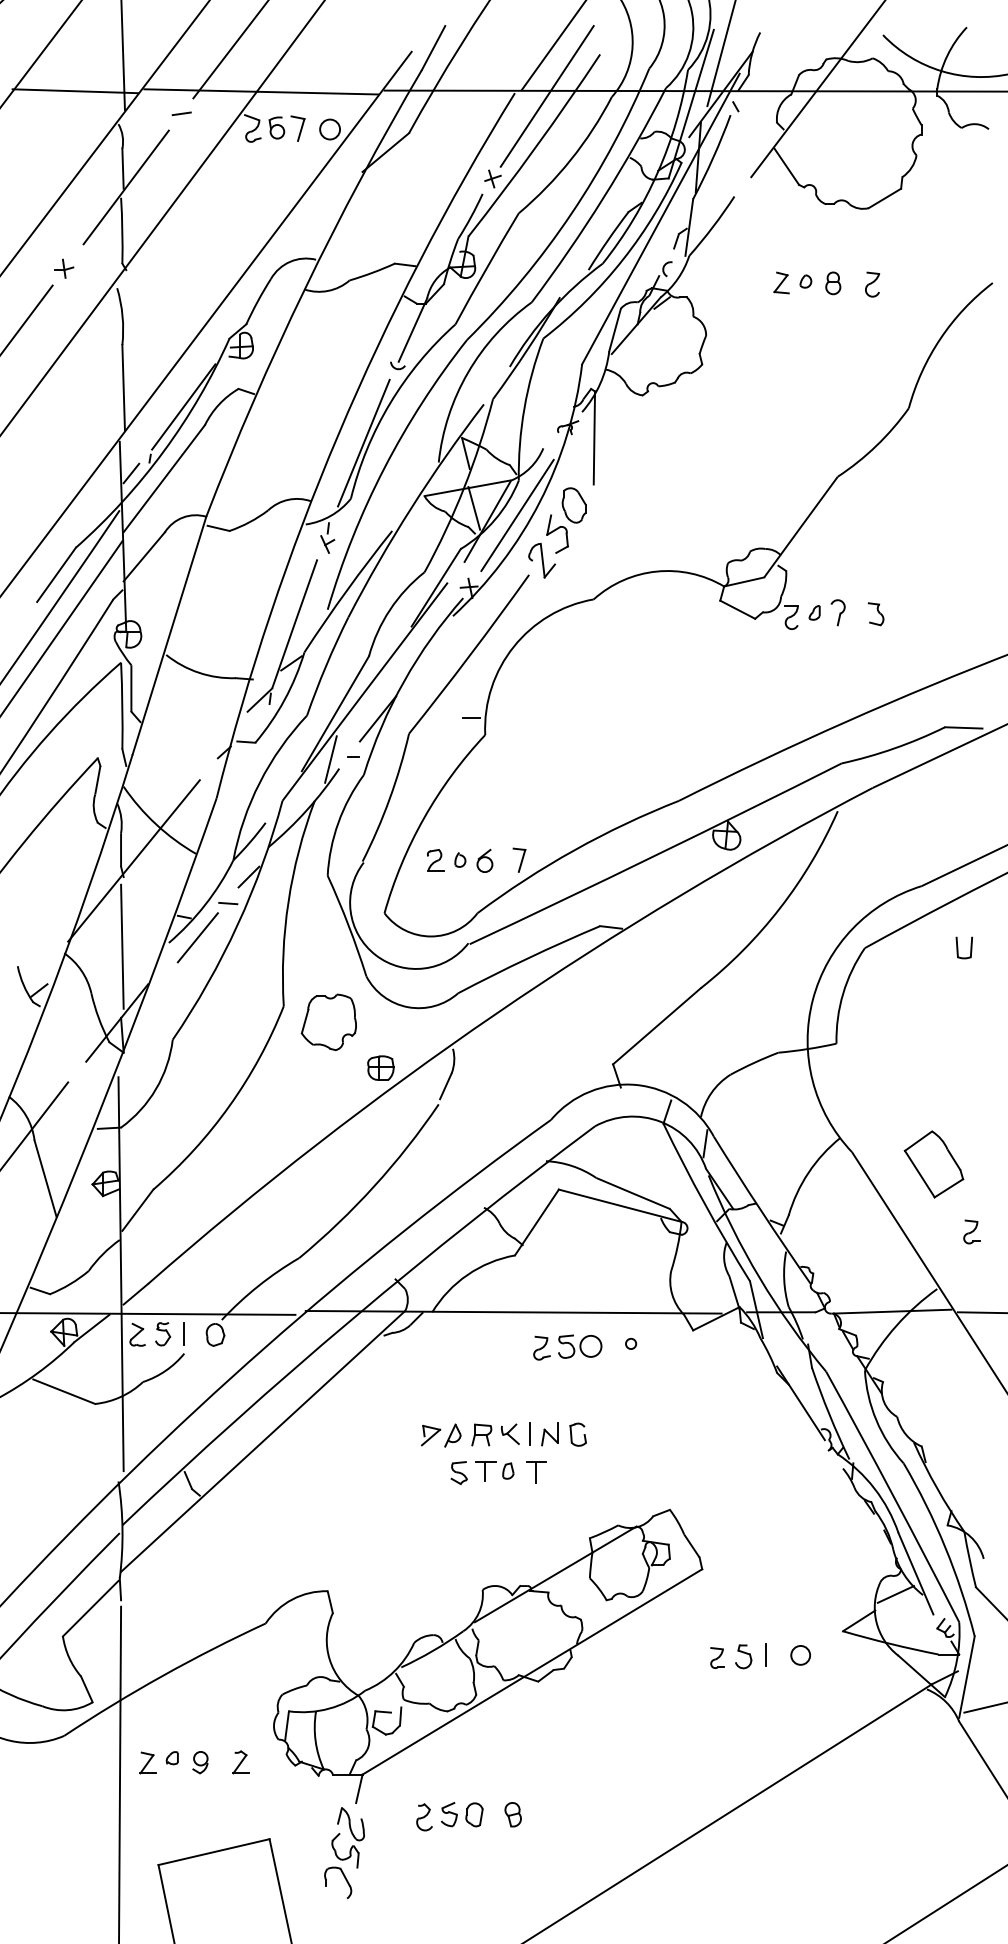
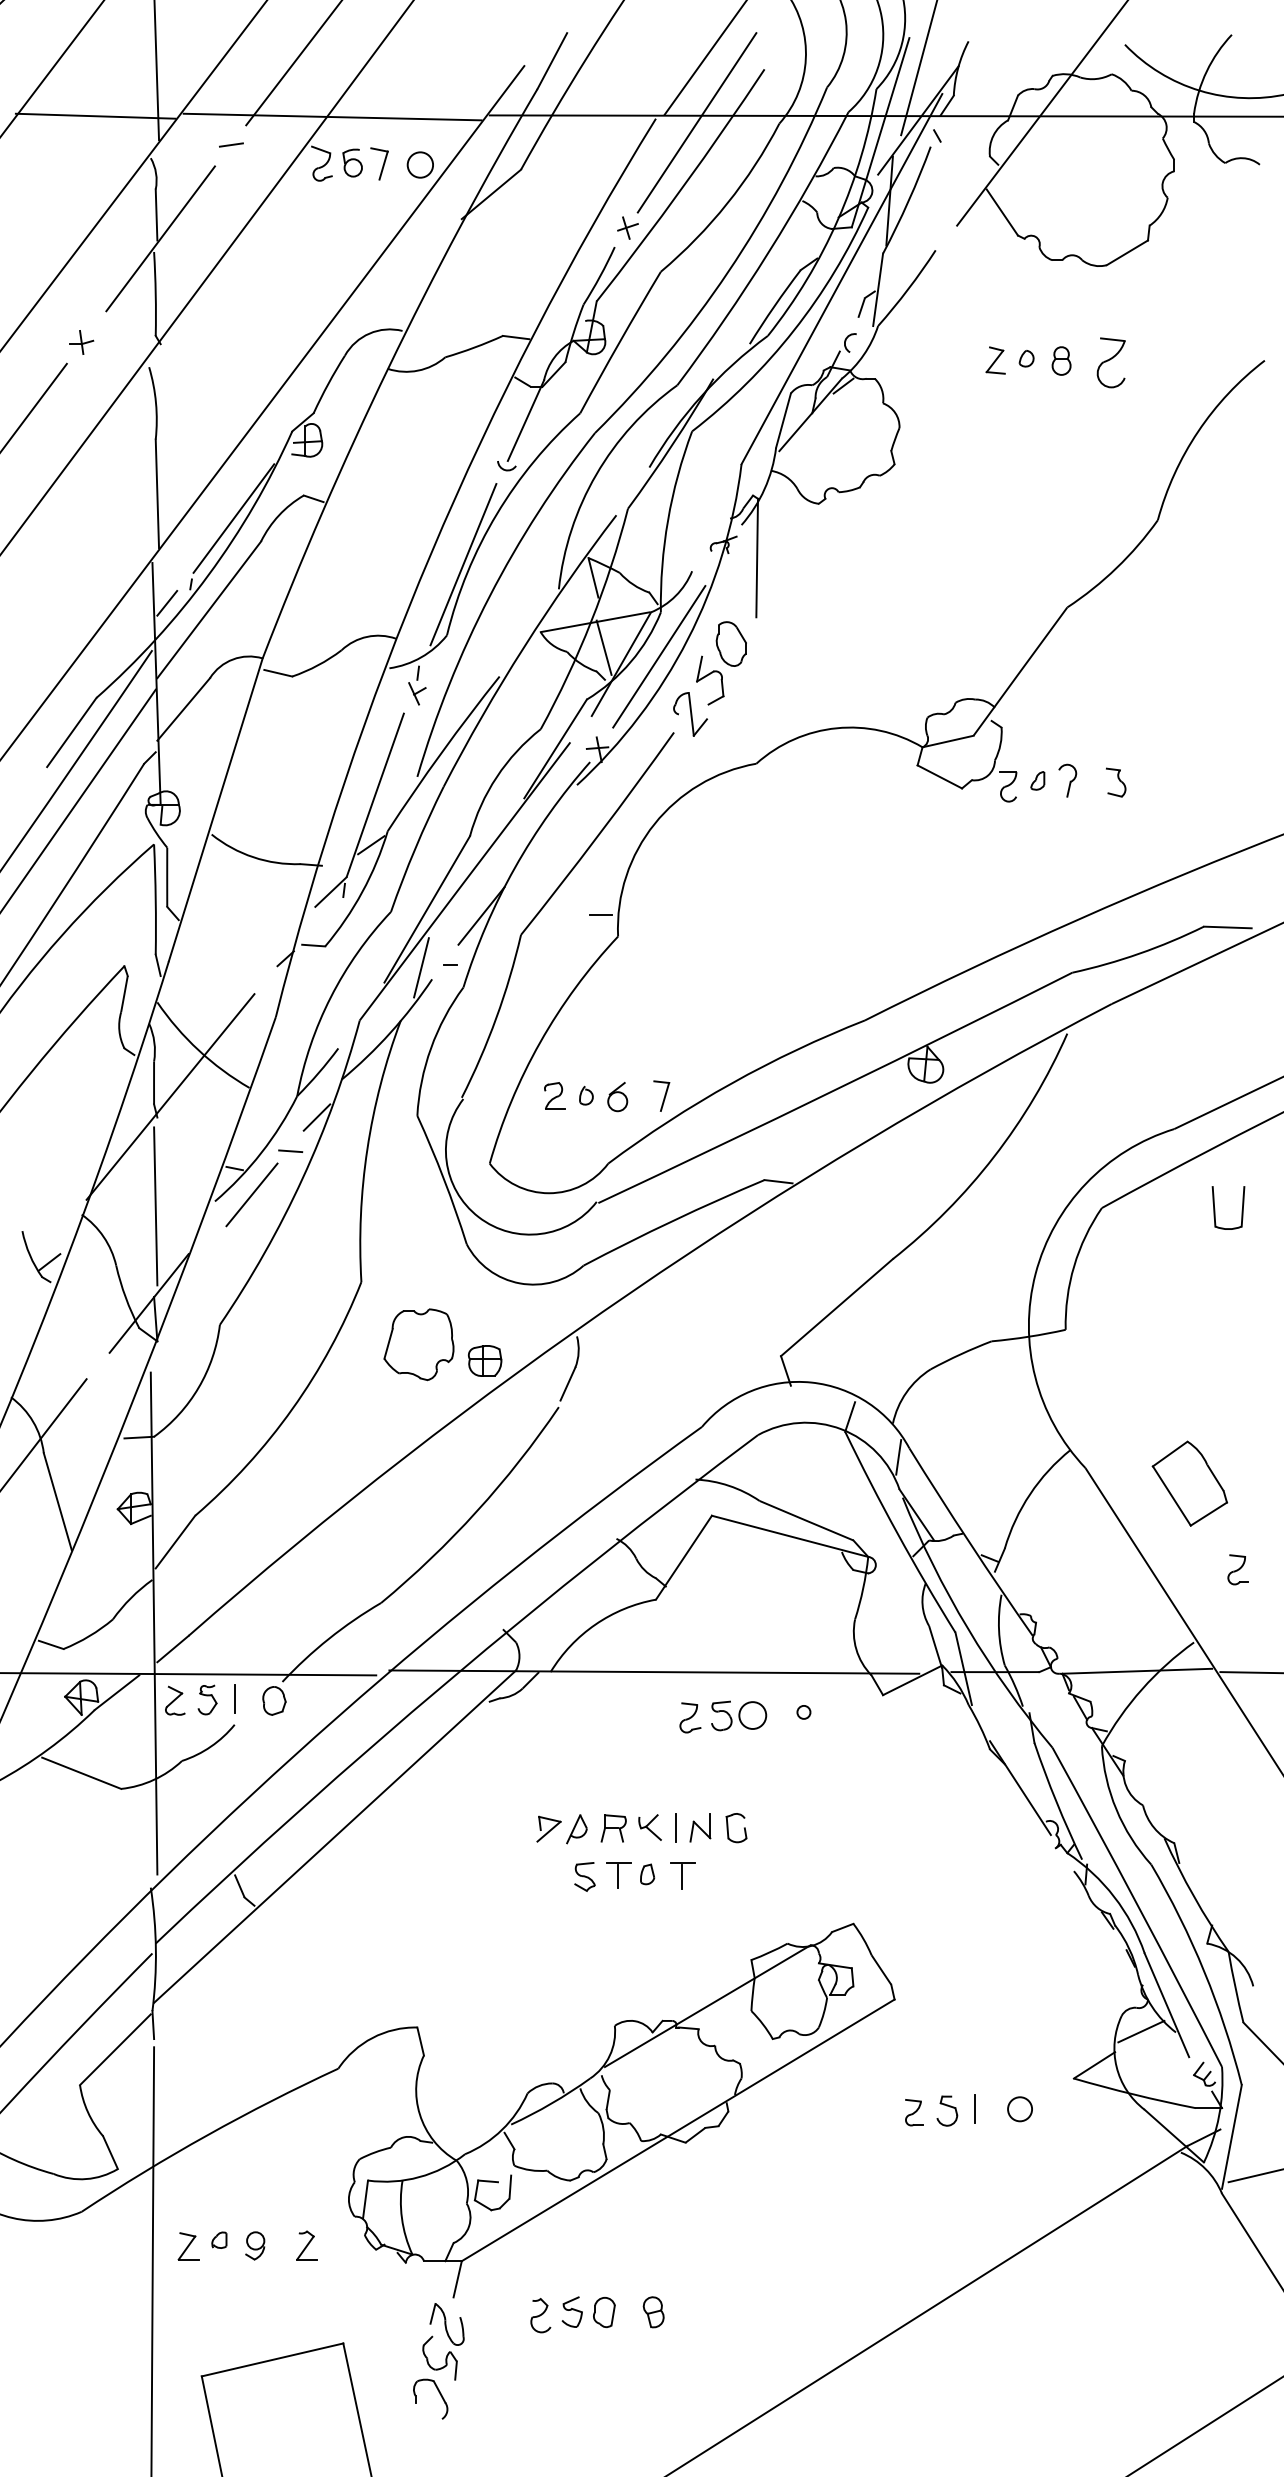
part: (872, 284) -> (1111, 362), size x1.6
part: (964, 947) -> (1228, 1207), size x1.6
part: (328, 1022) -> (418, 1344), moved

